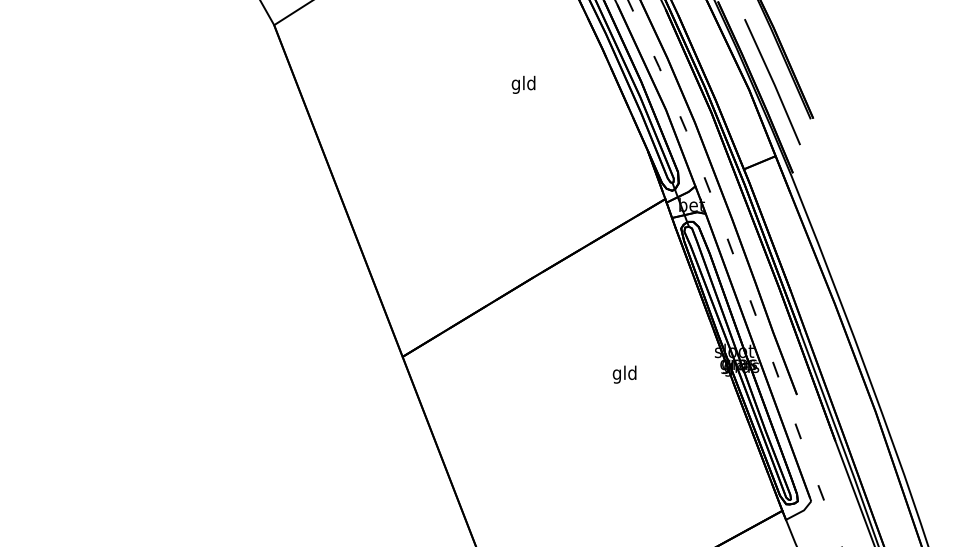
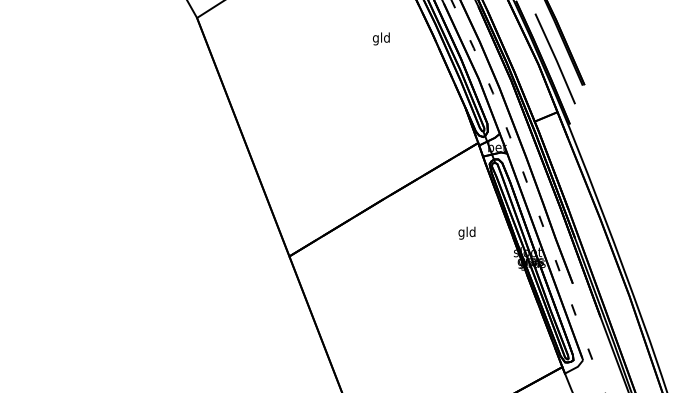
text: (523, 84) -> (381, 38), moved
text: (623, 373) -> (466, 232), moved

